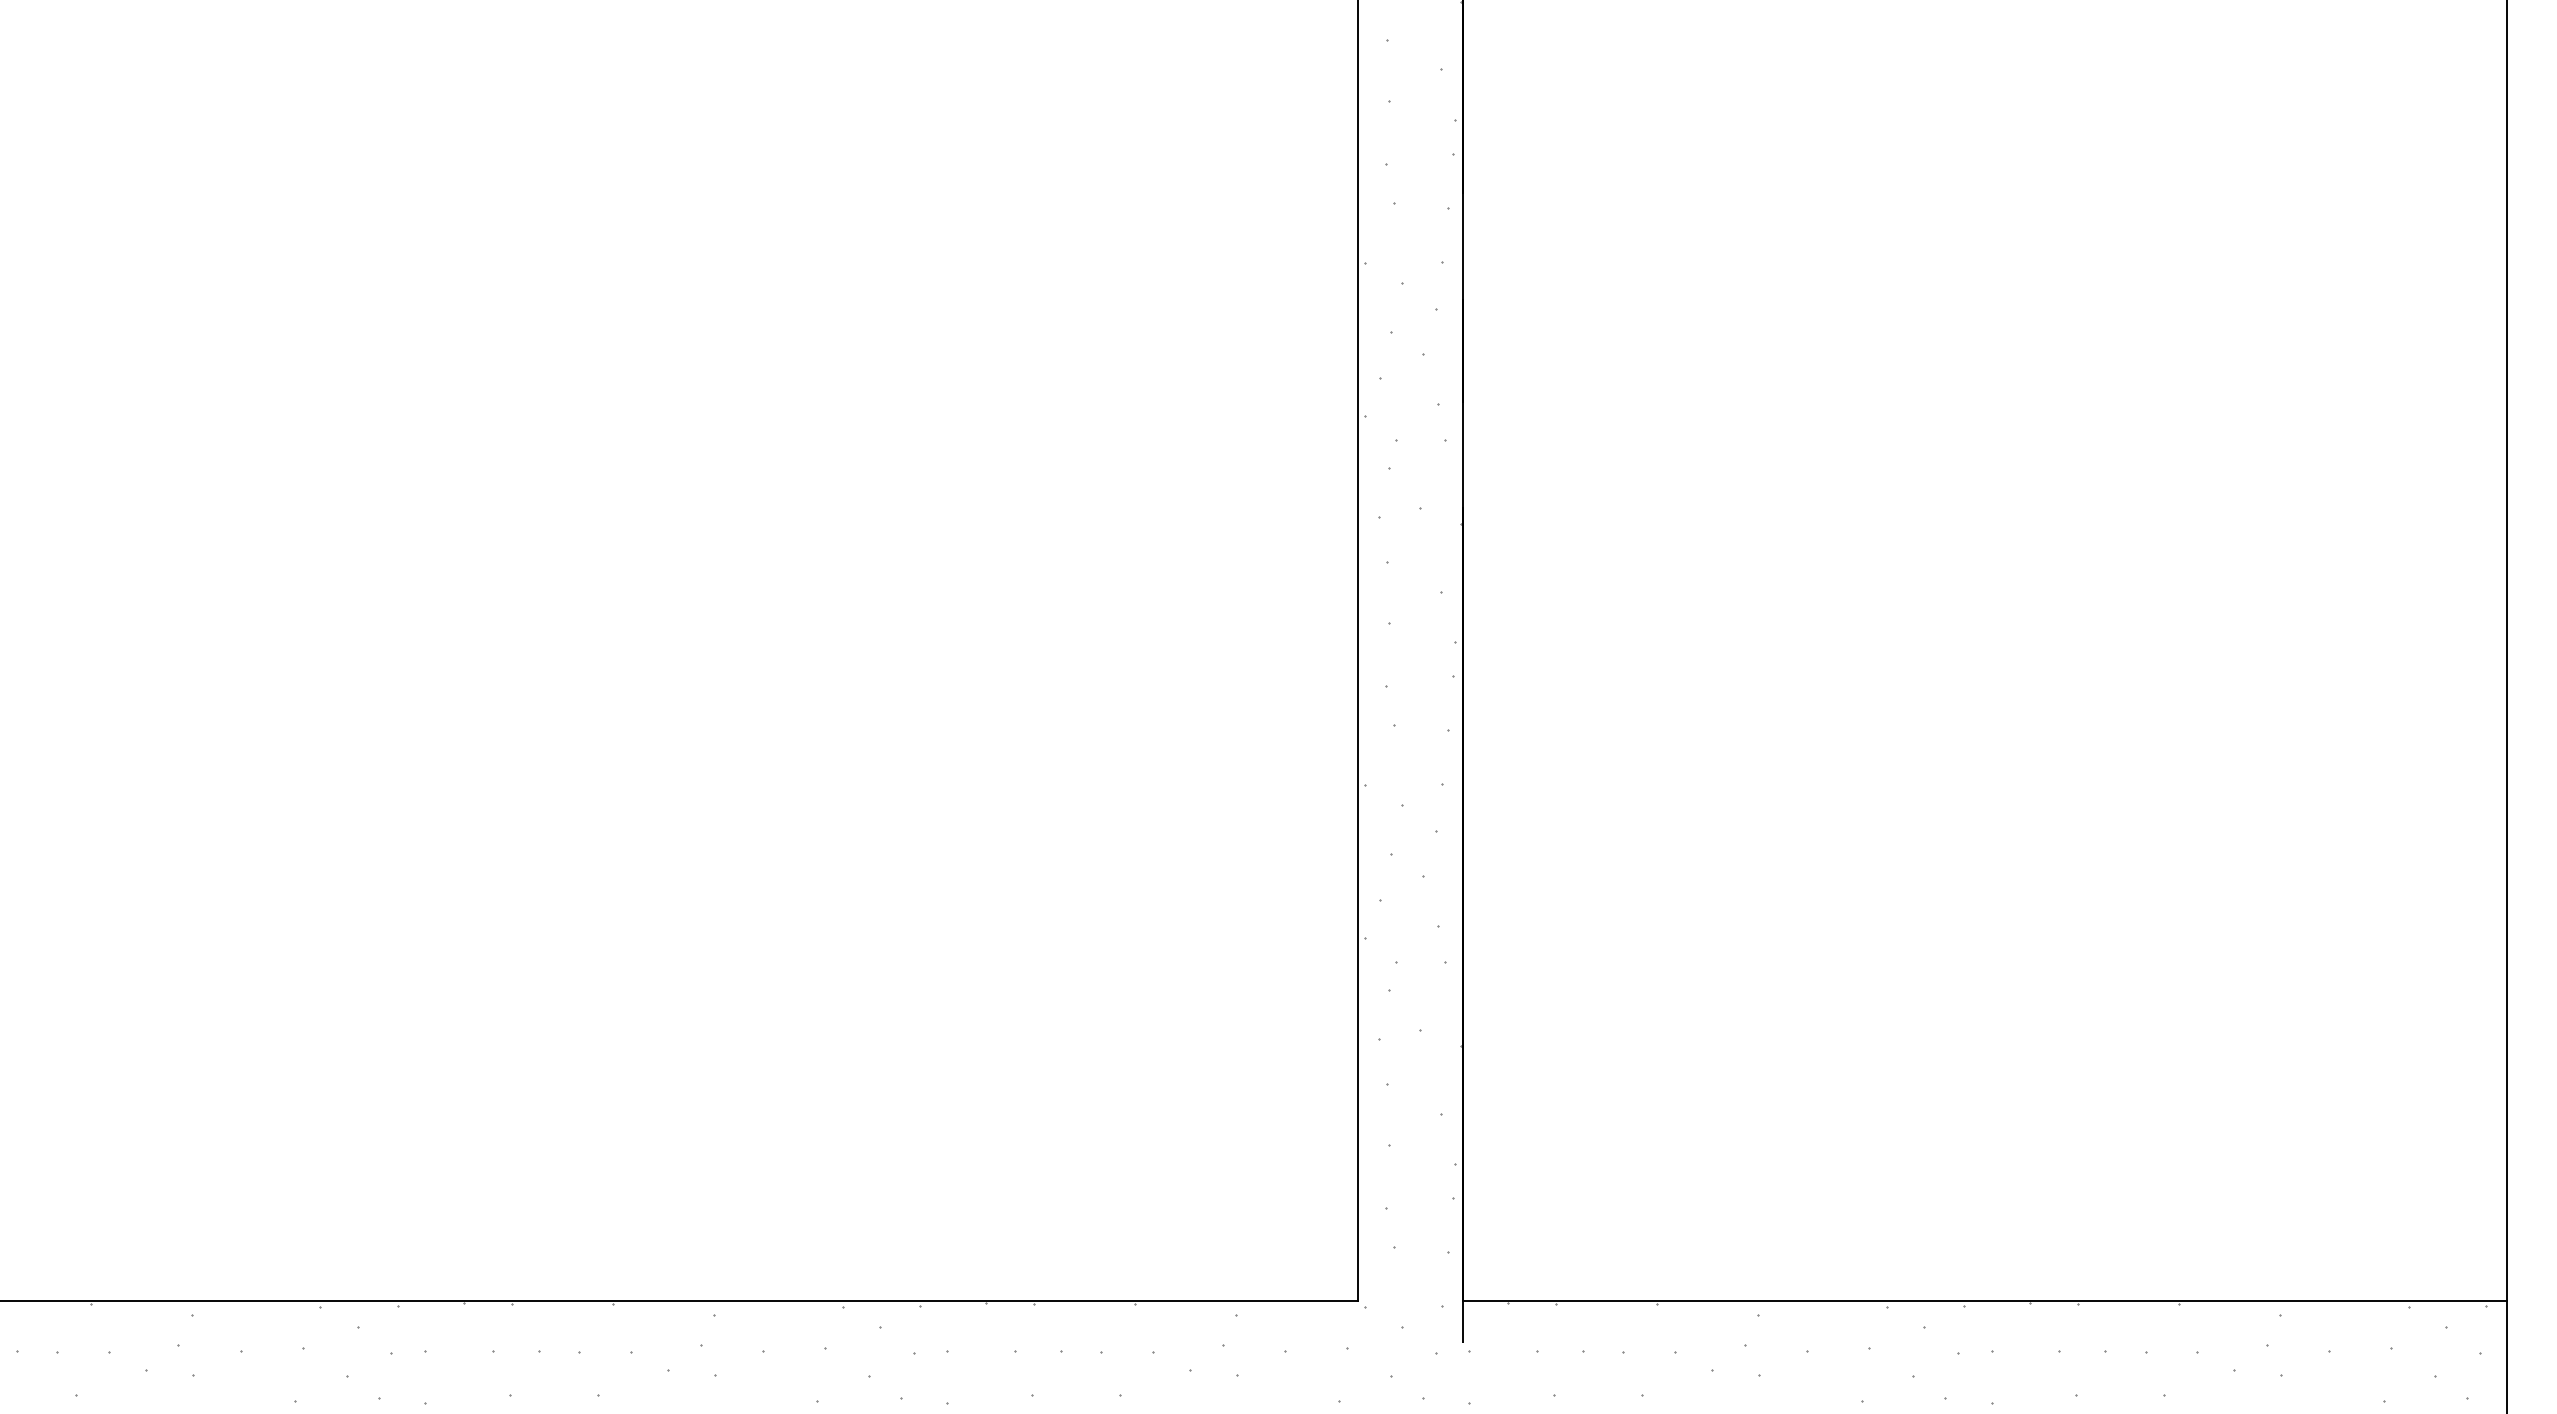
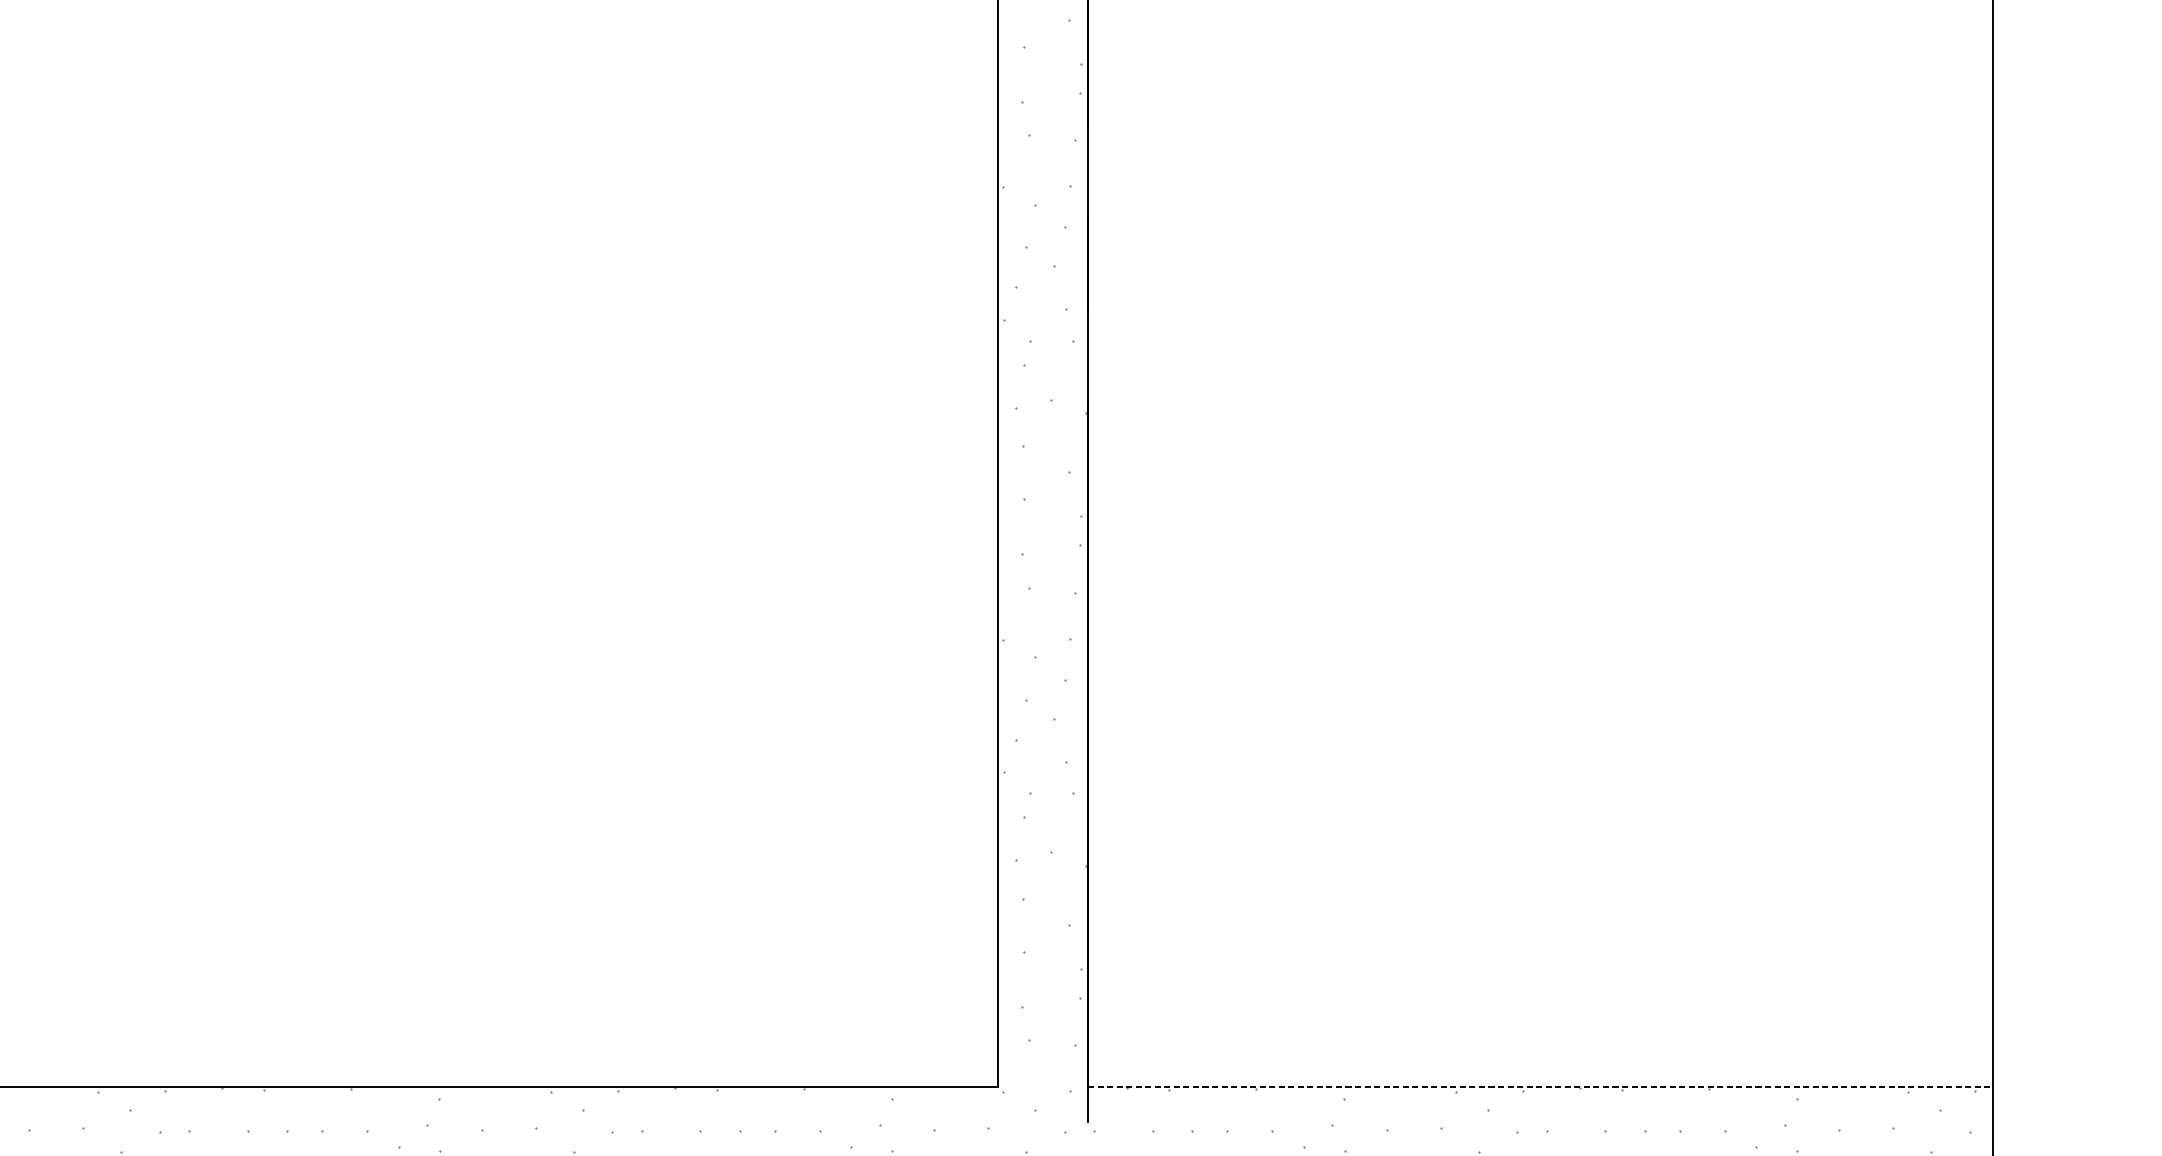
line: (1985, 1300) -> (1541, 1086), solid -> dashed

